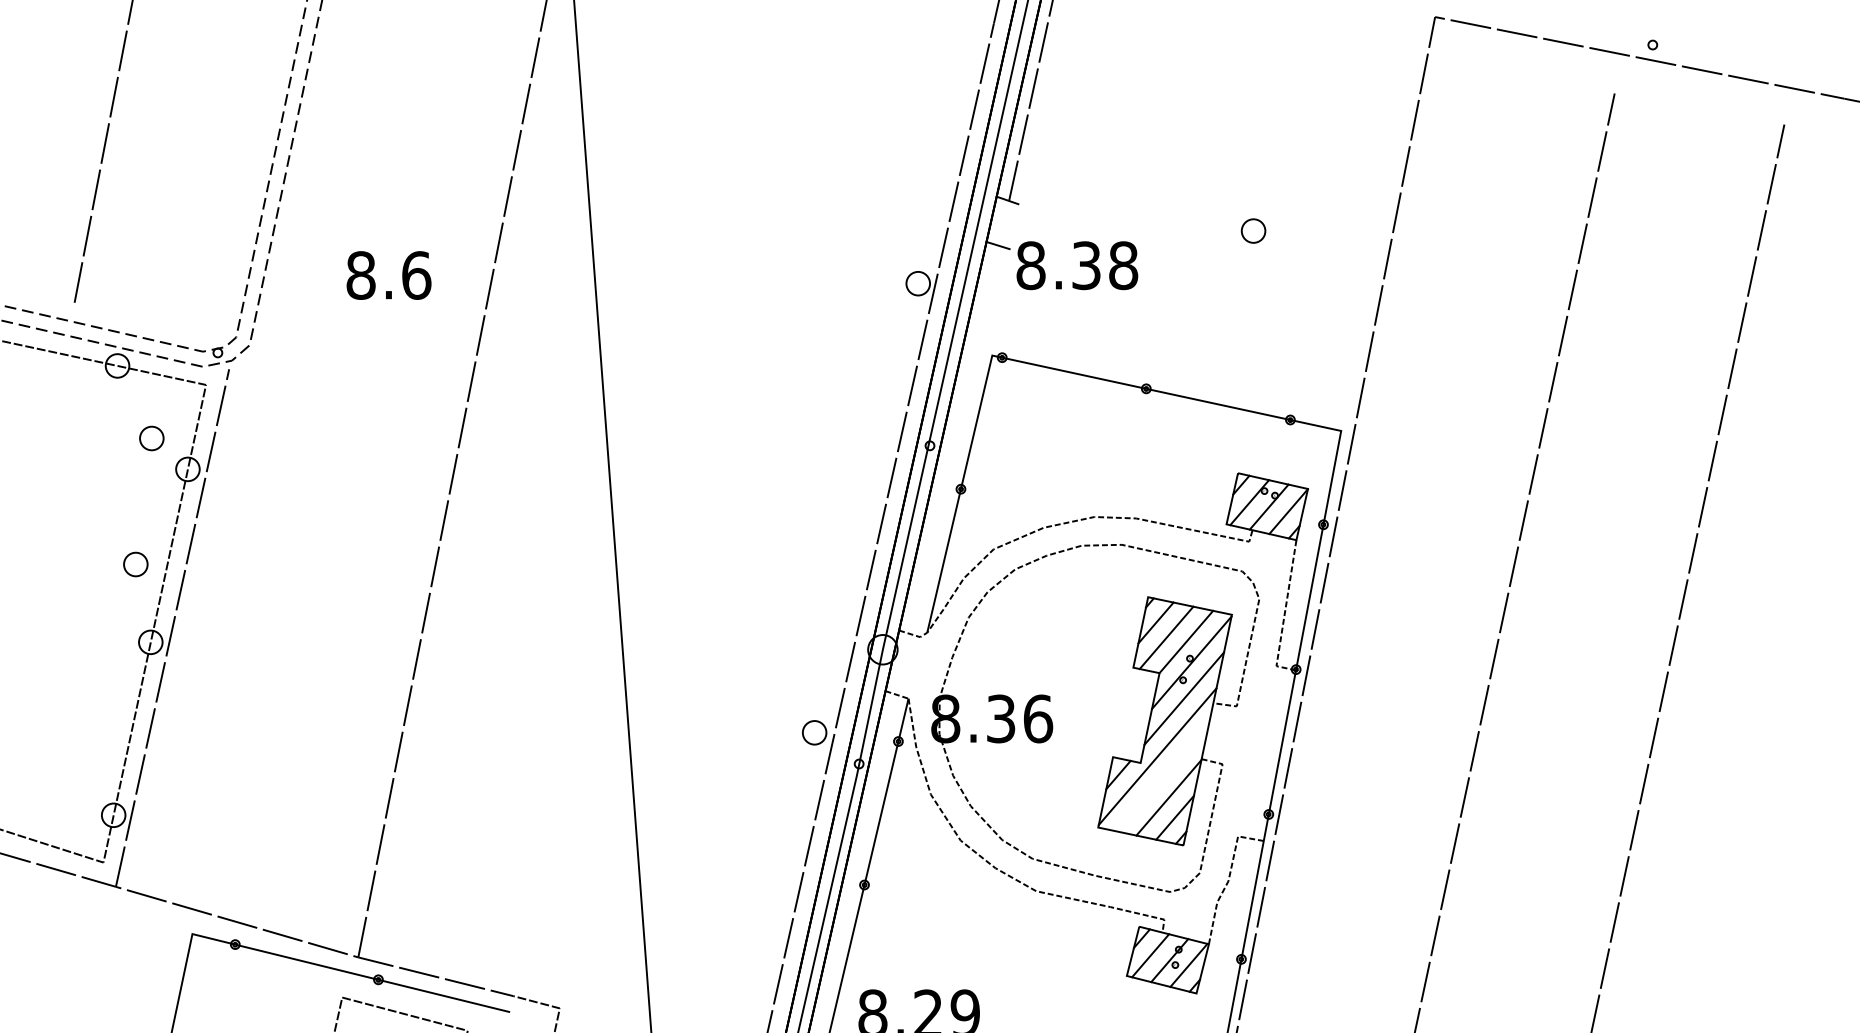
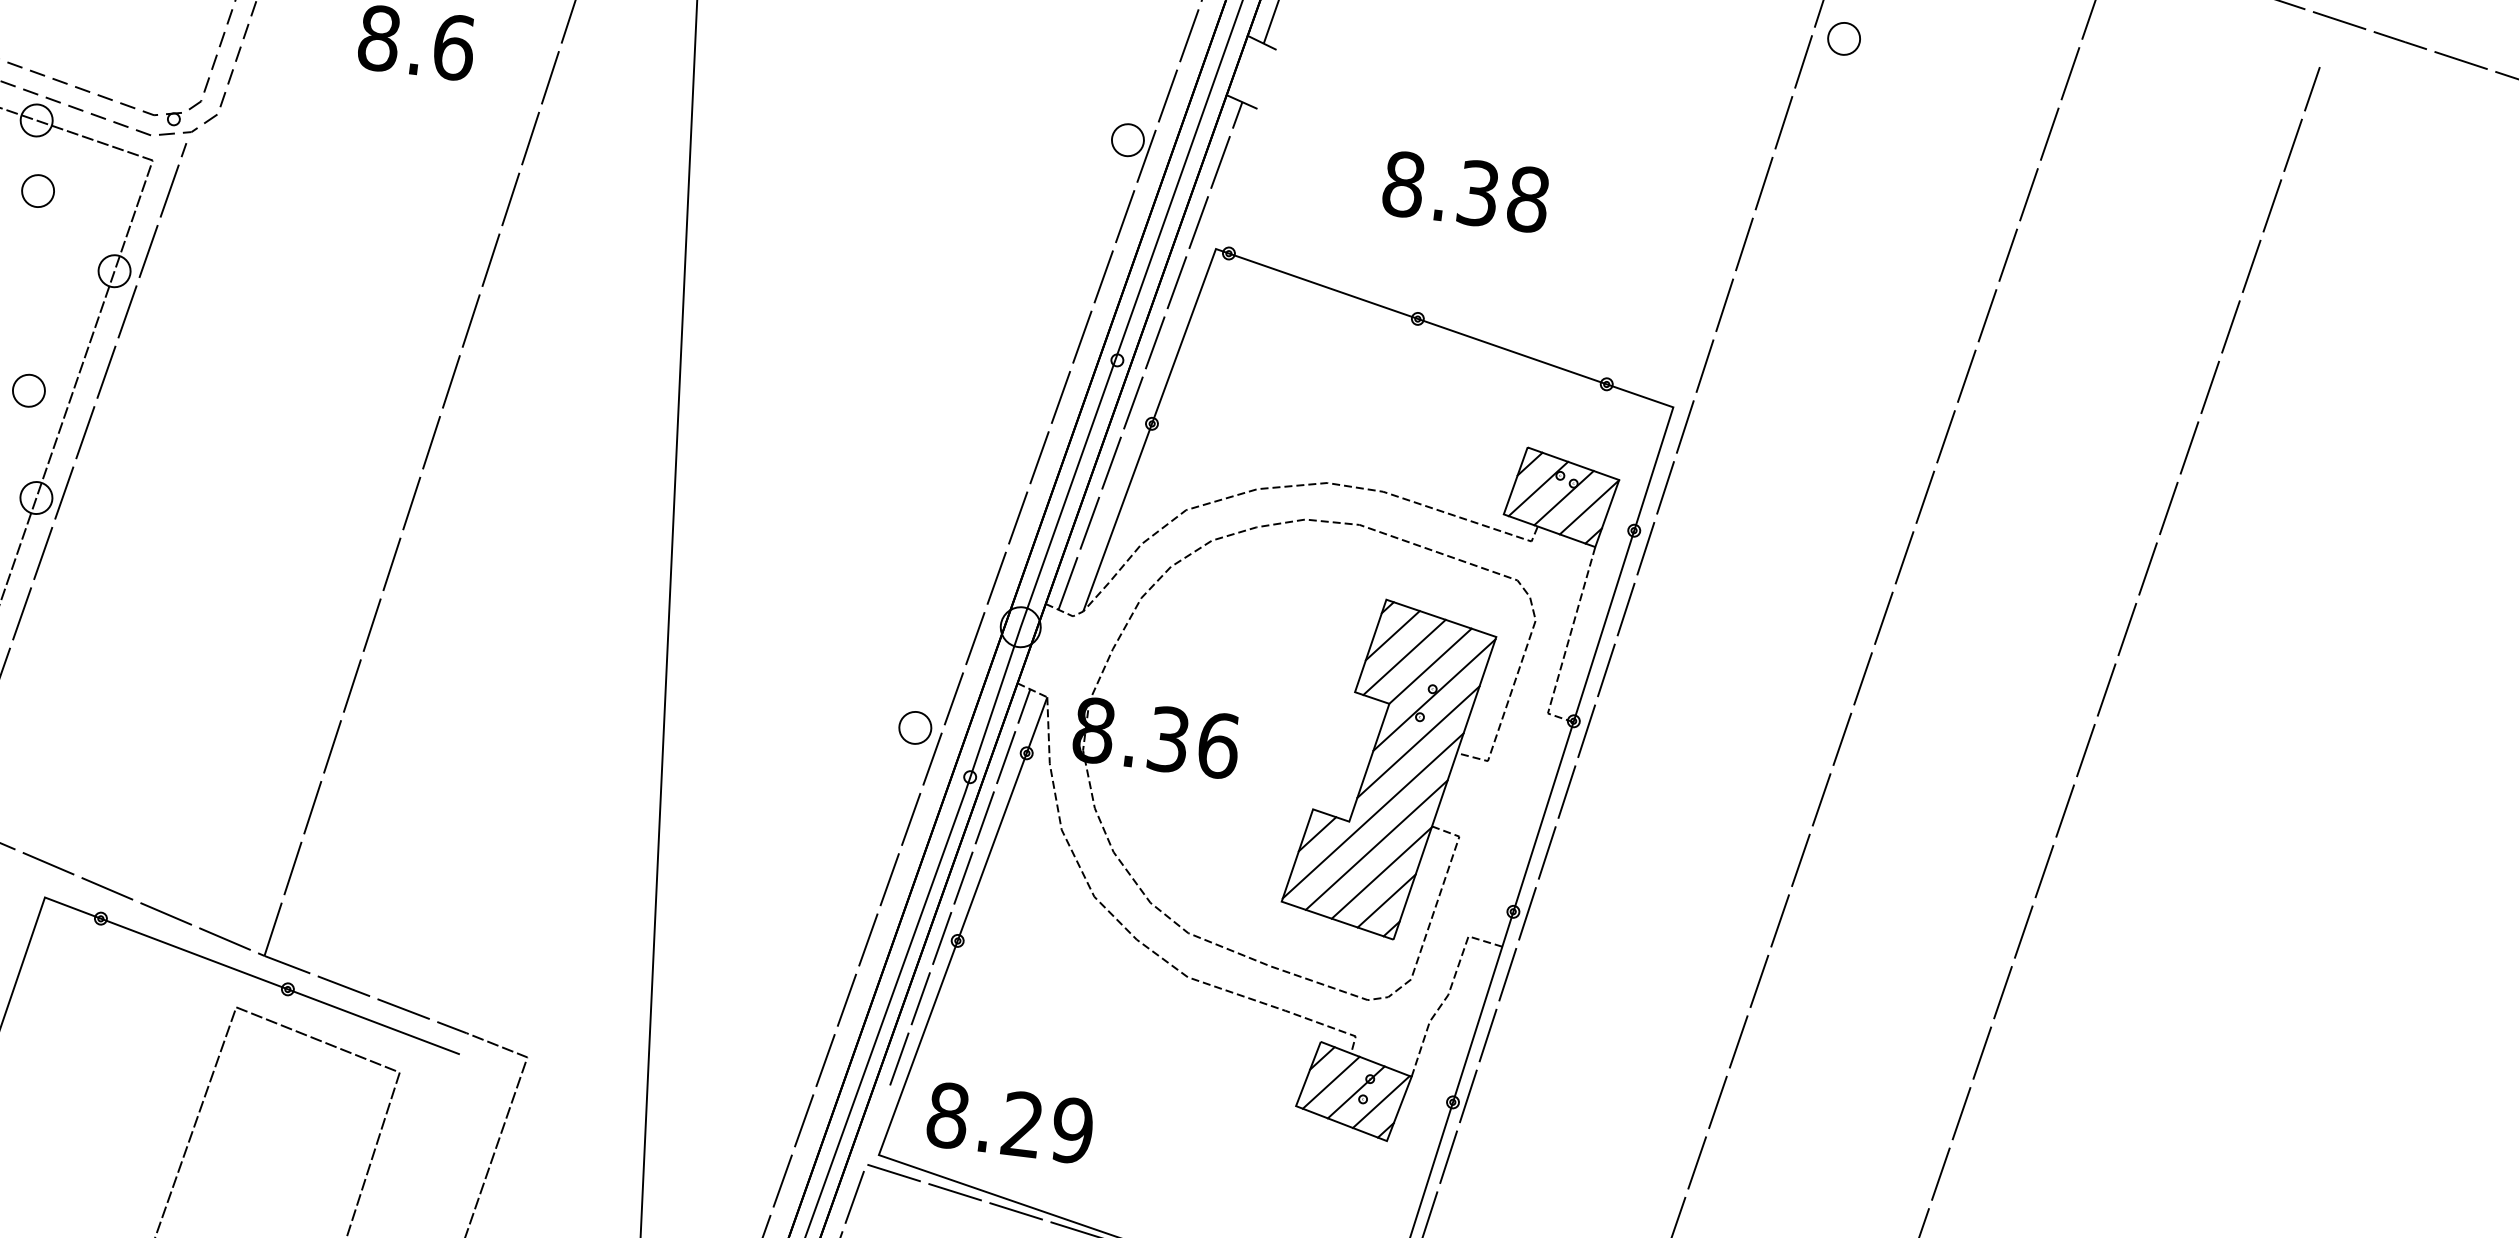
part: (1253, 230) -> (1844, 38), moved
text: (1077, 265) -> (1466, 191), moved
part: (151, 438) -> (37, 191), moved
line: (953, 439) -> (1150, 355), added
line: (1162, 777) -> (1376, 844), added
line: (861, 845) -> (960, 887), added

